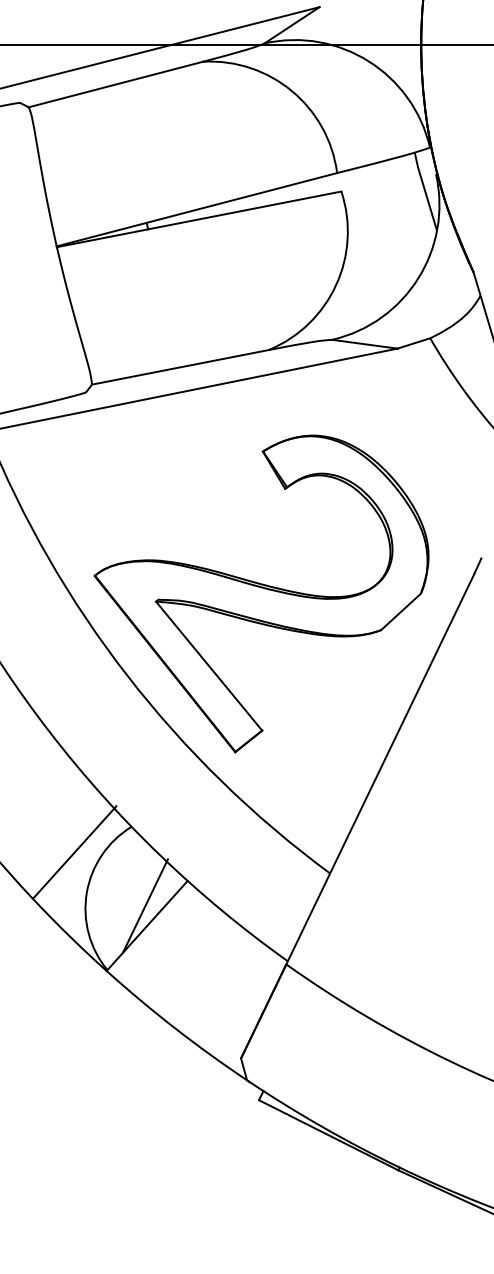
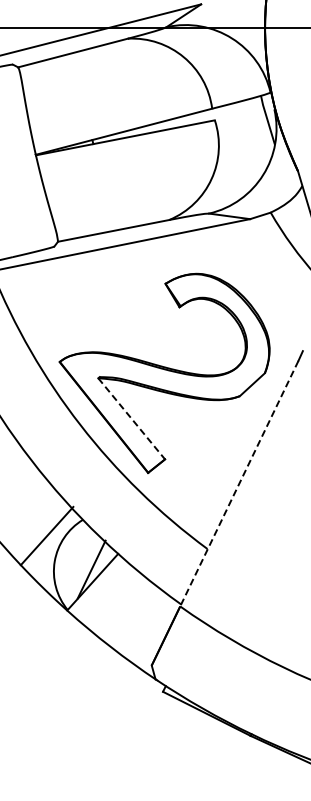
line: (208, 665) -> (131, 418), solid -> dashed
line: (380, 770) -> (239, 484), solid -> dashed

